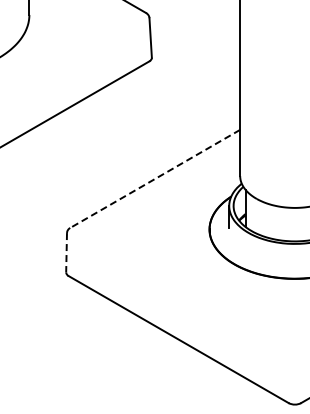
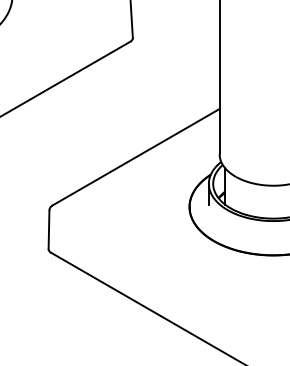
line: (154, 179) -> (135, 157), dashed -> solid
line: (66, 252) -> (48, 229), dashed -> solid

